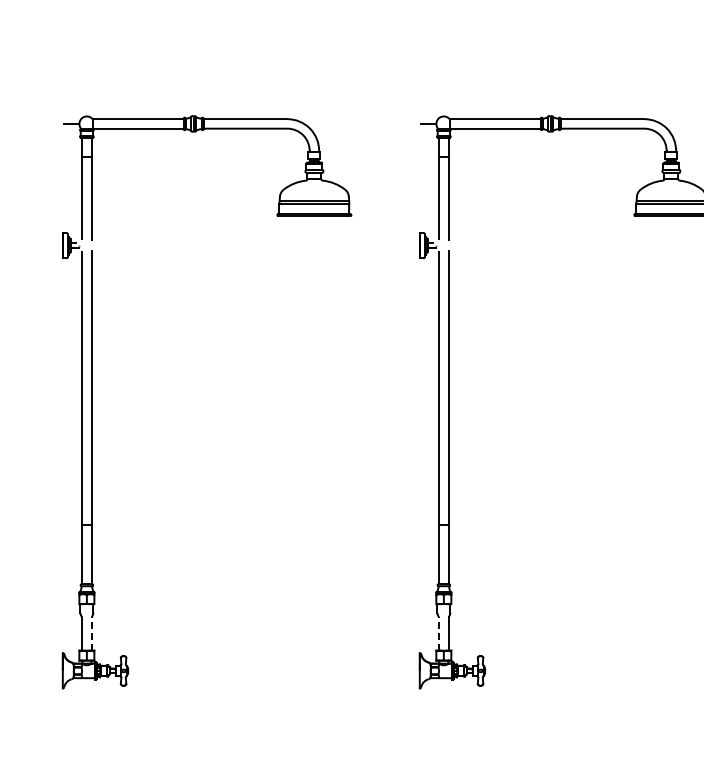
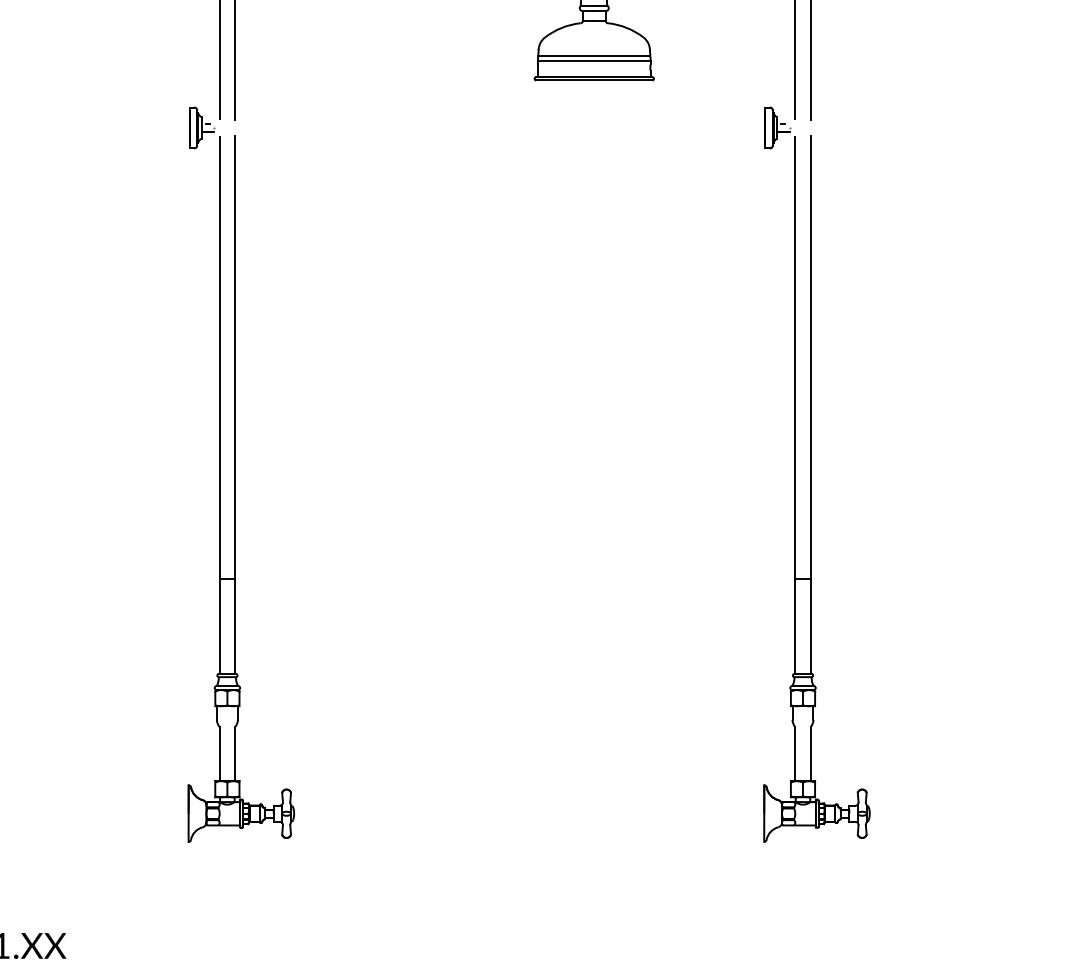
line: (91, 633) -> (234, 753), dashed -> solid
line: (439, 633) -> (795, 753), dashed -> solid

